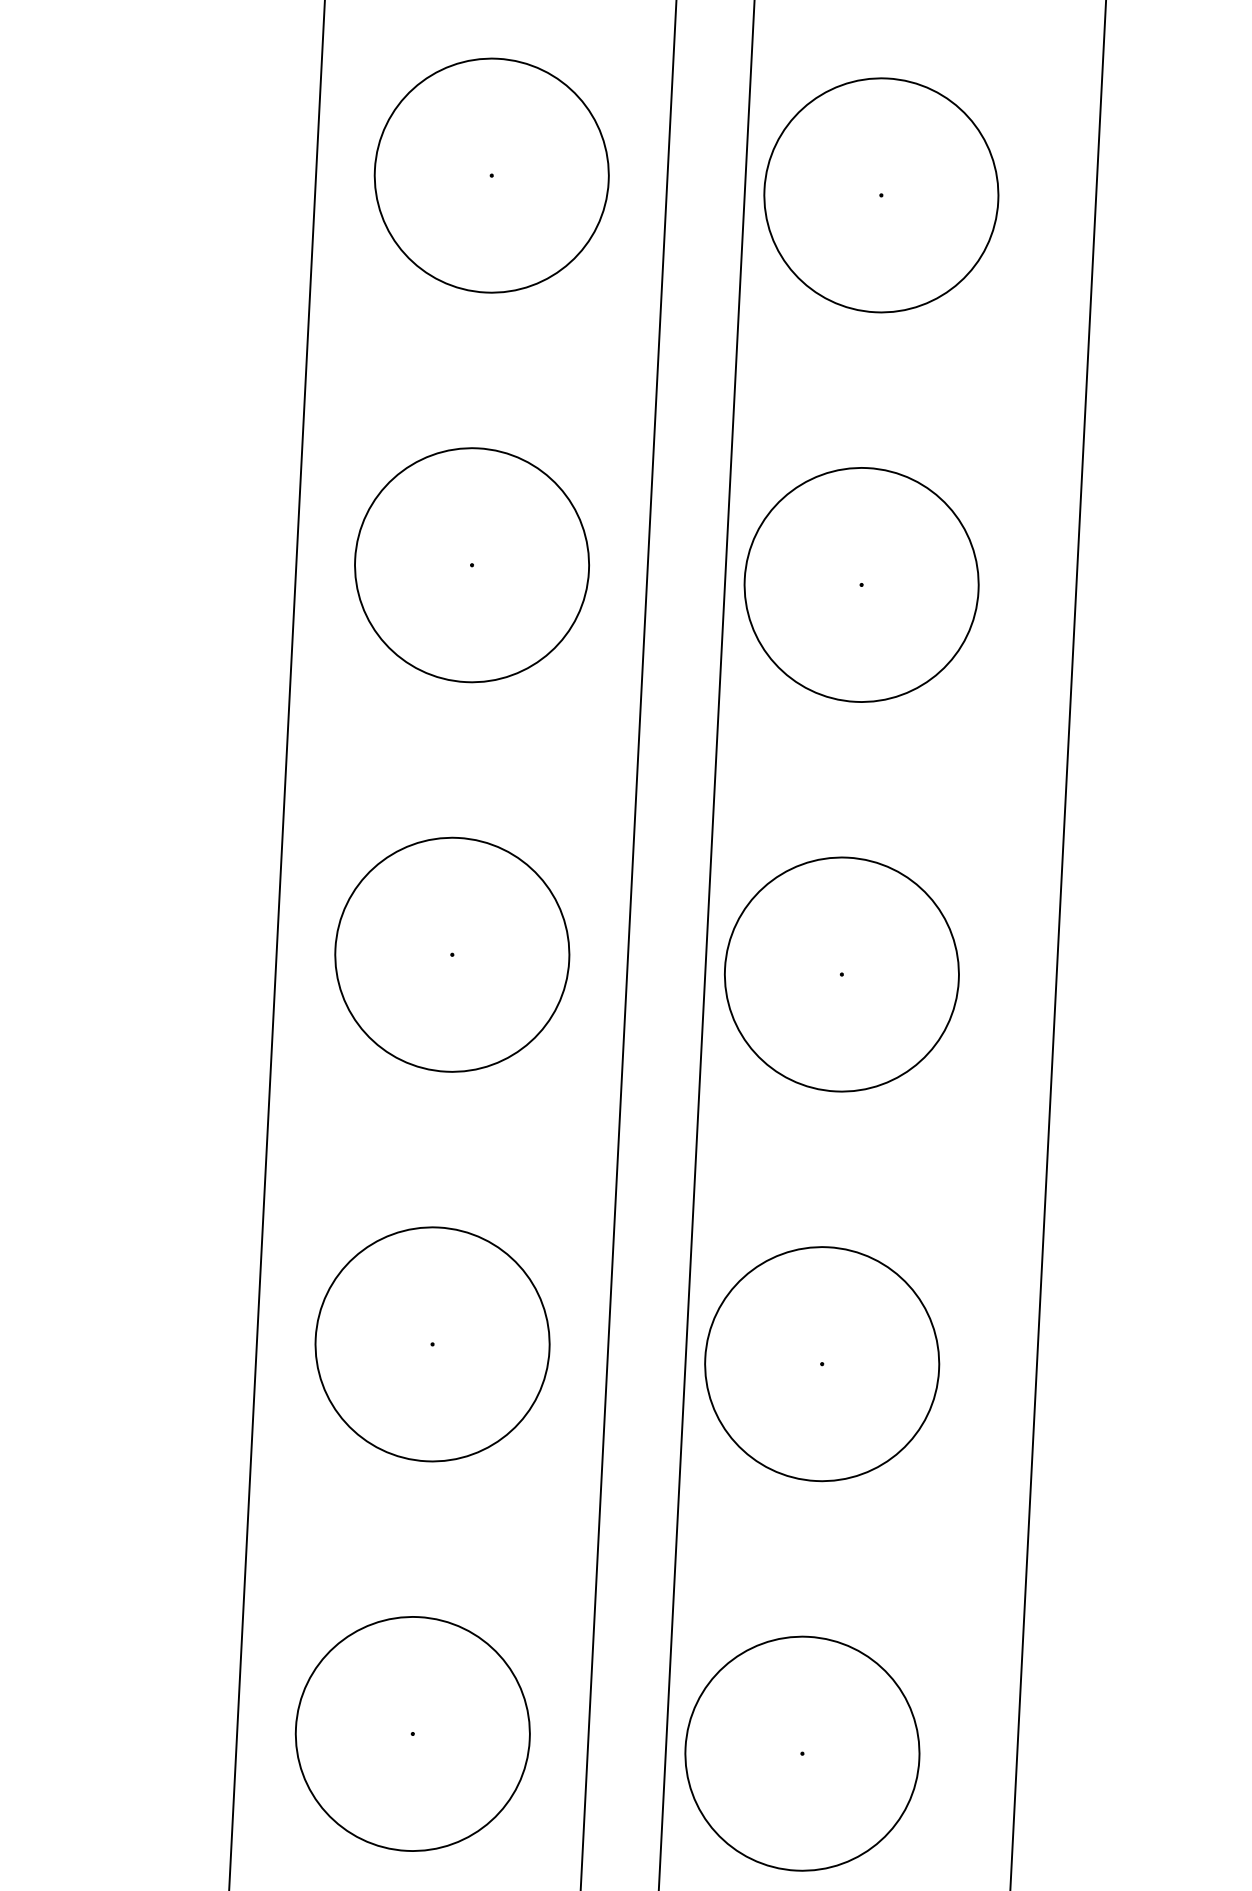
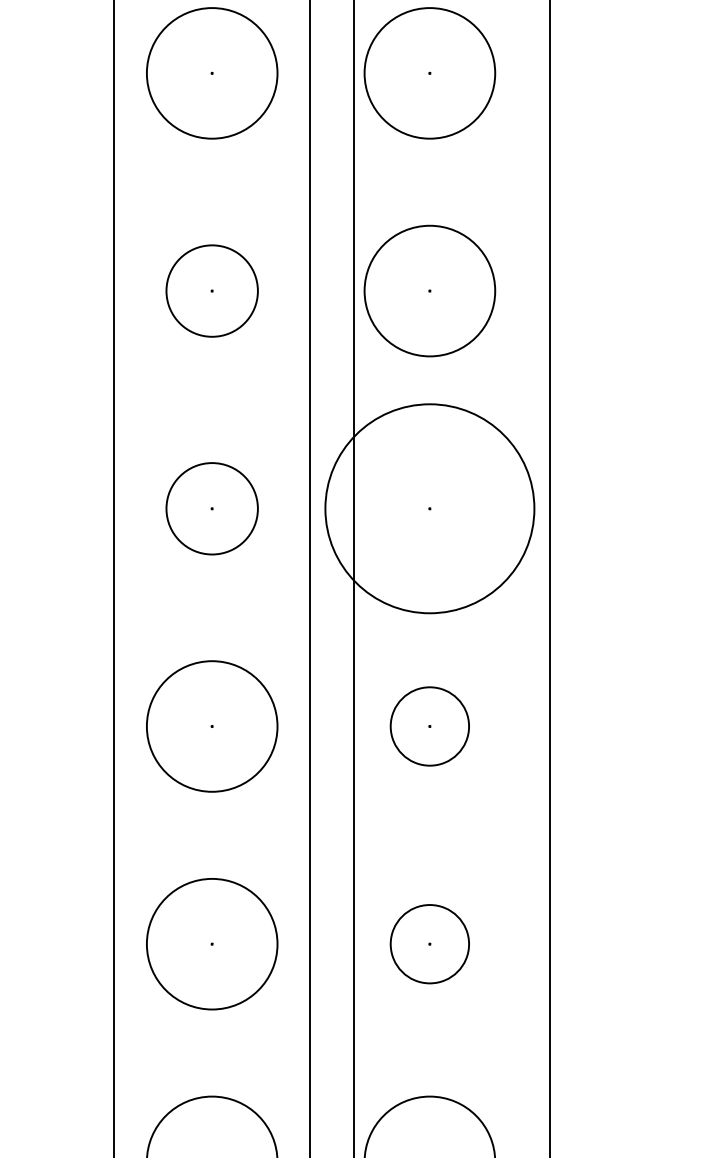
circle: (490, 174) -> (211, 290), size x0.7
circle: (470, 564) -> (211, 508), size x0.7
circle: (860, 584) -> (429, 508), size x1.6
circle: (841, 974) -> (429, 726), size x0.6
circle: (821, 1362) -> (429, 943), size x0.6

